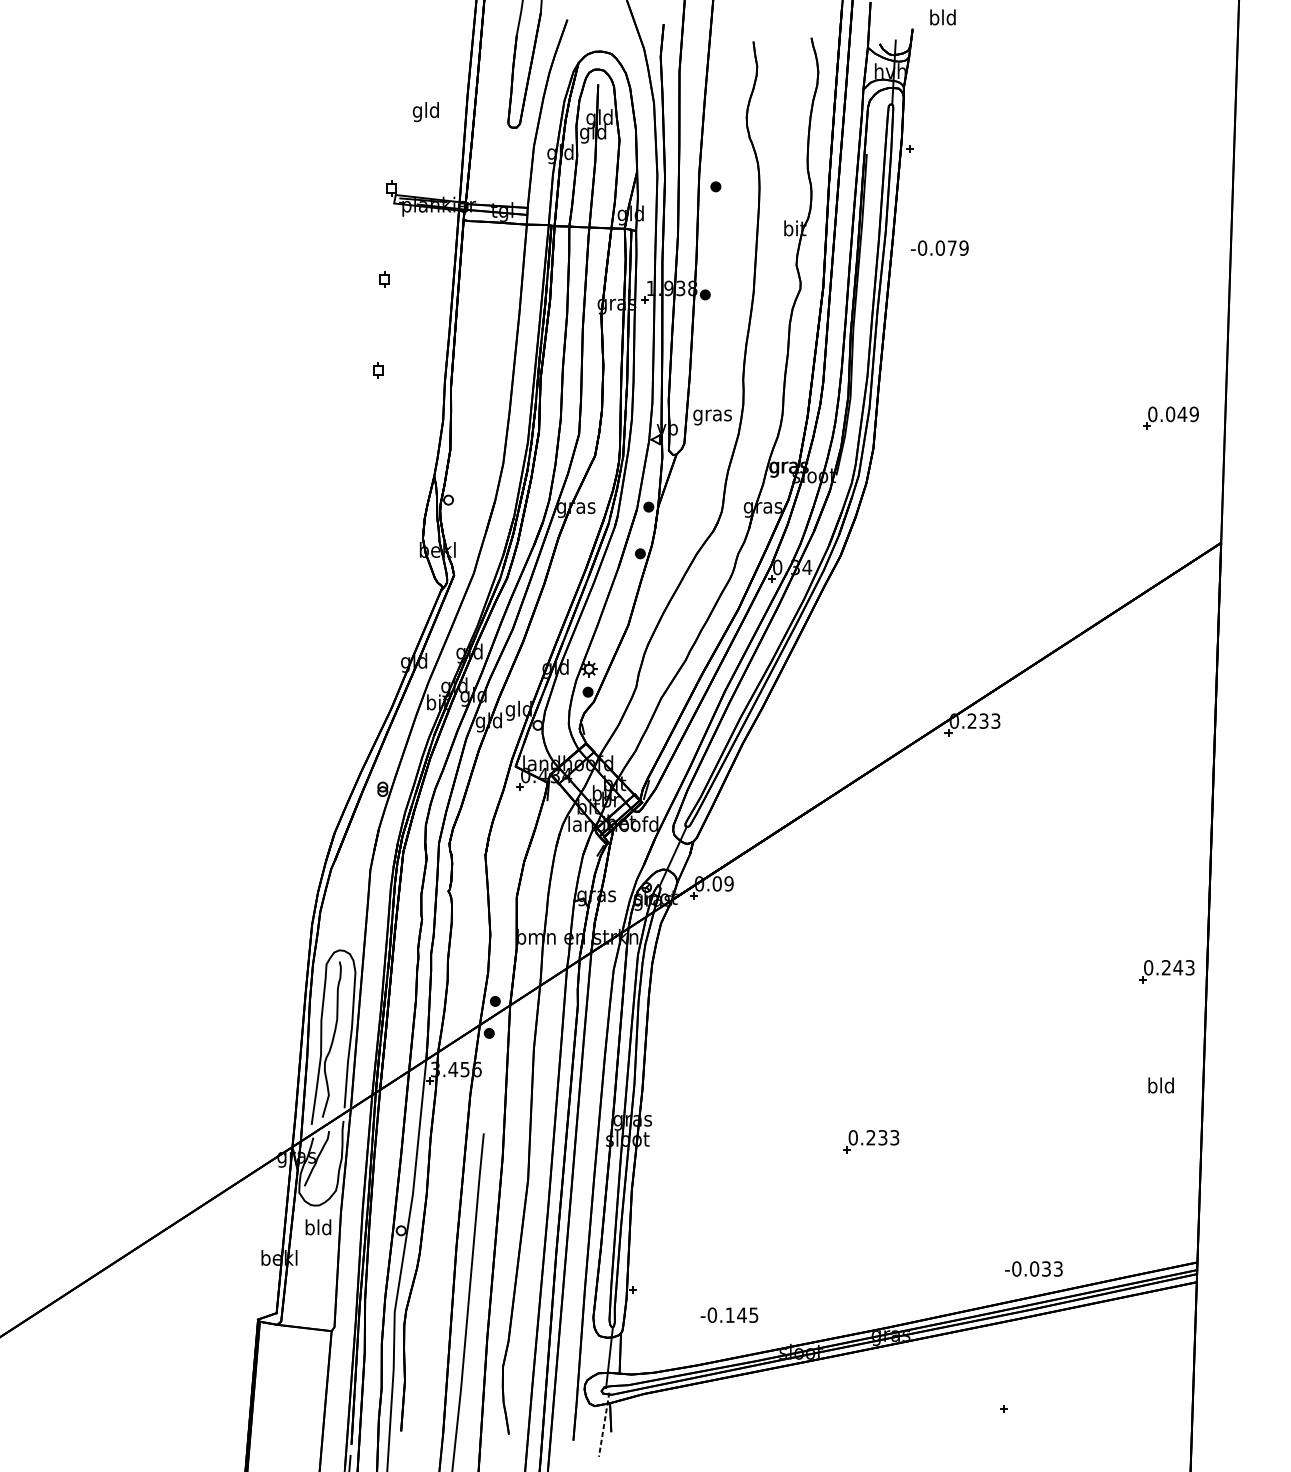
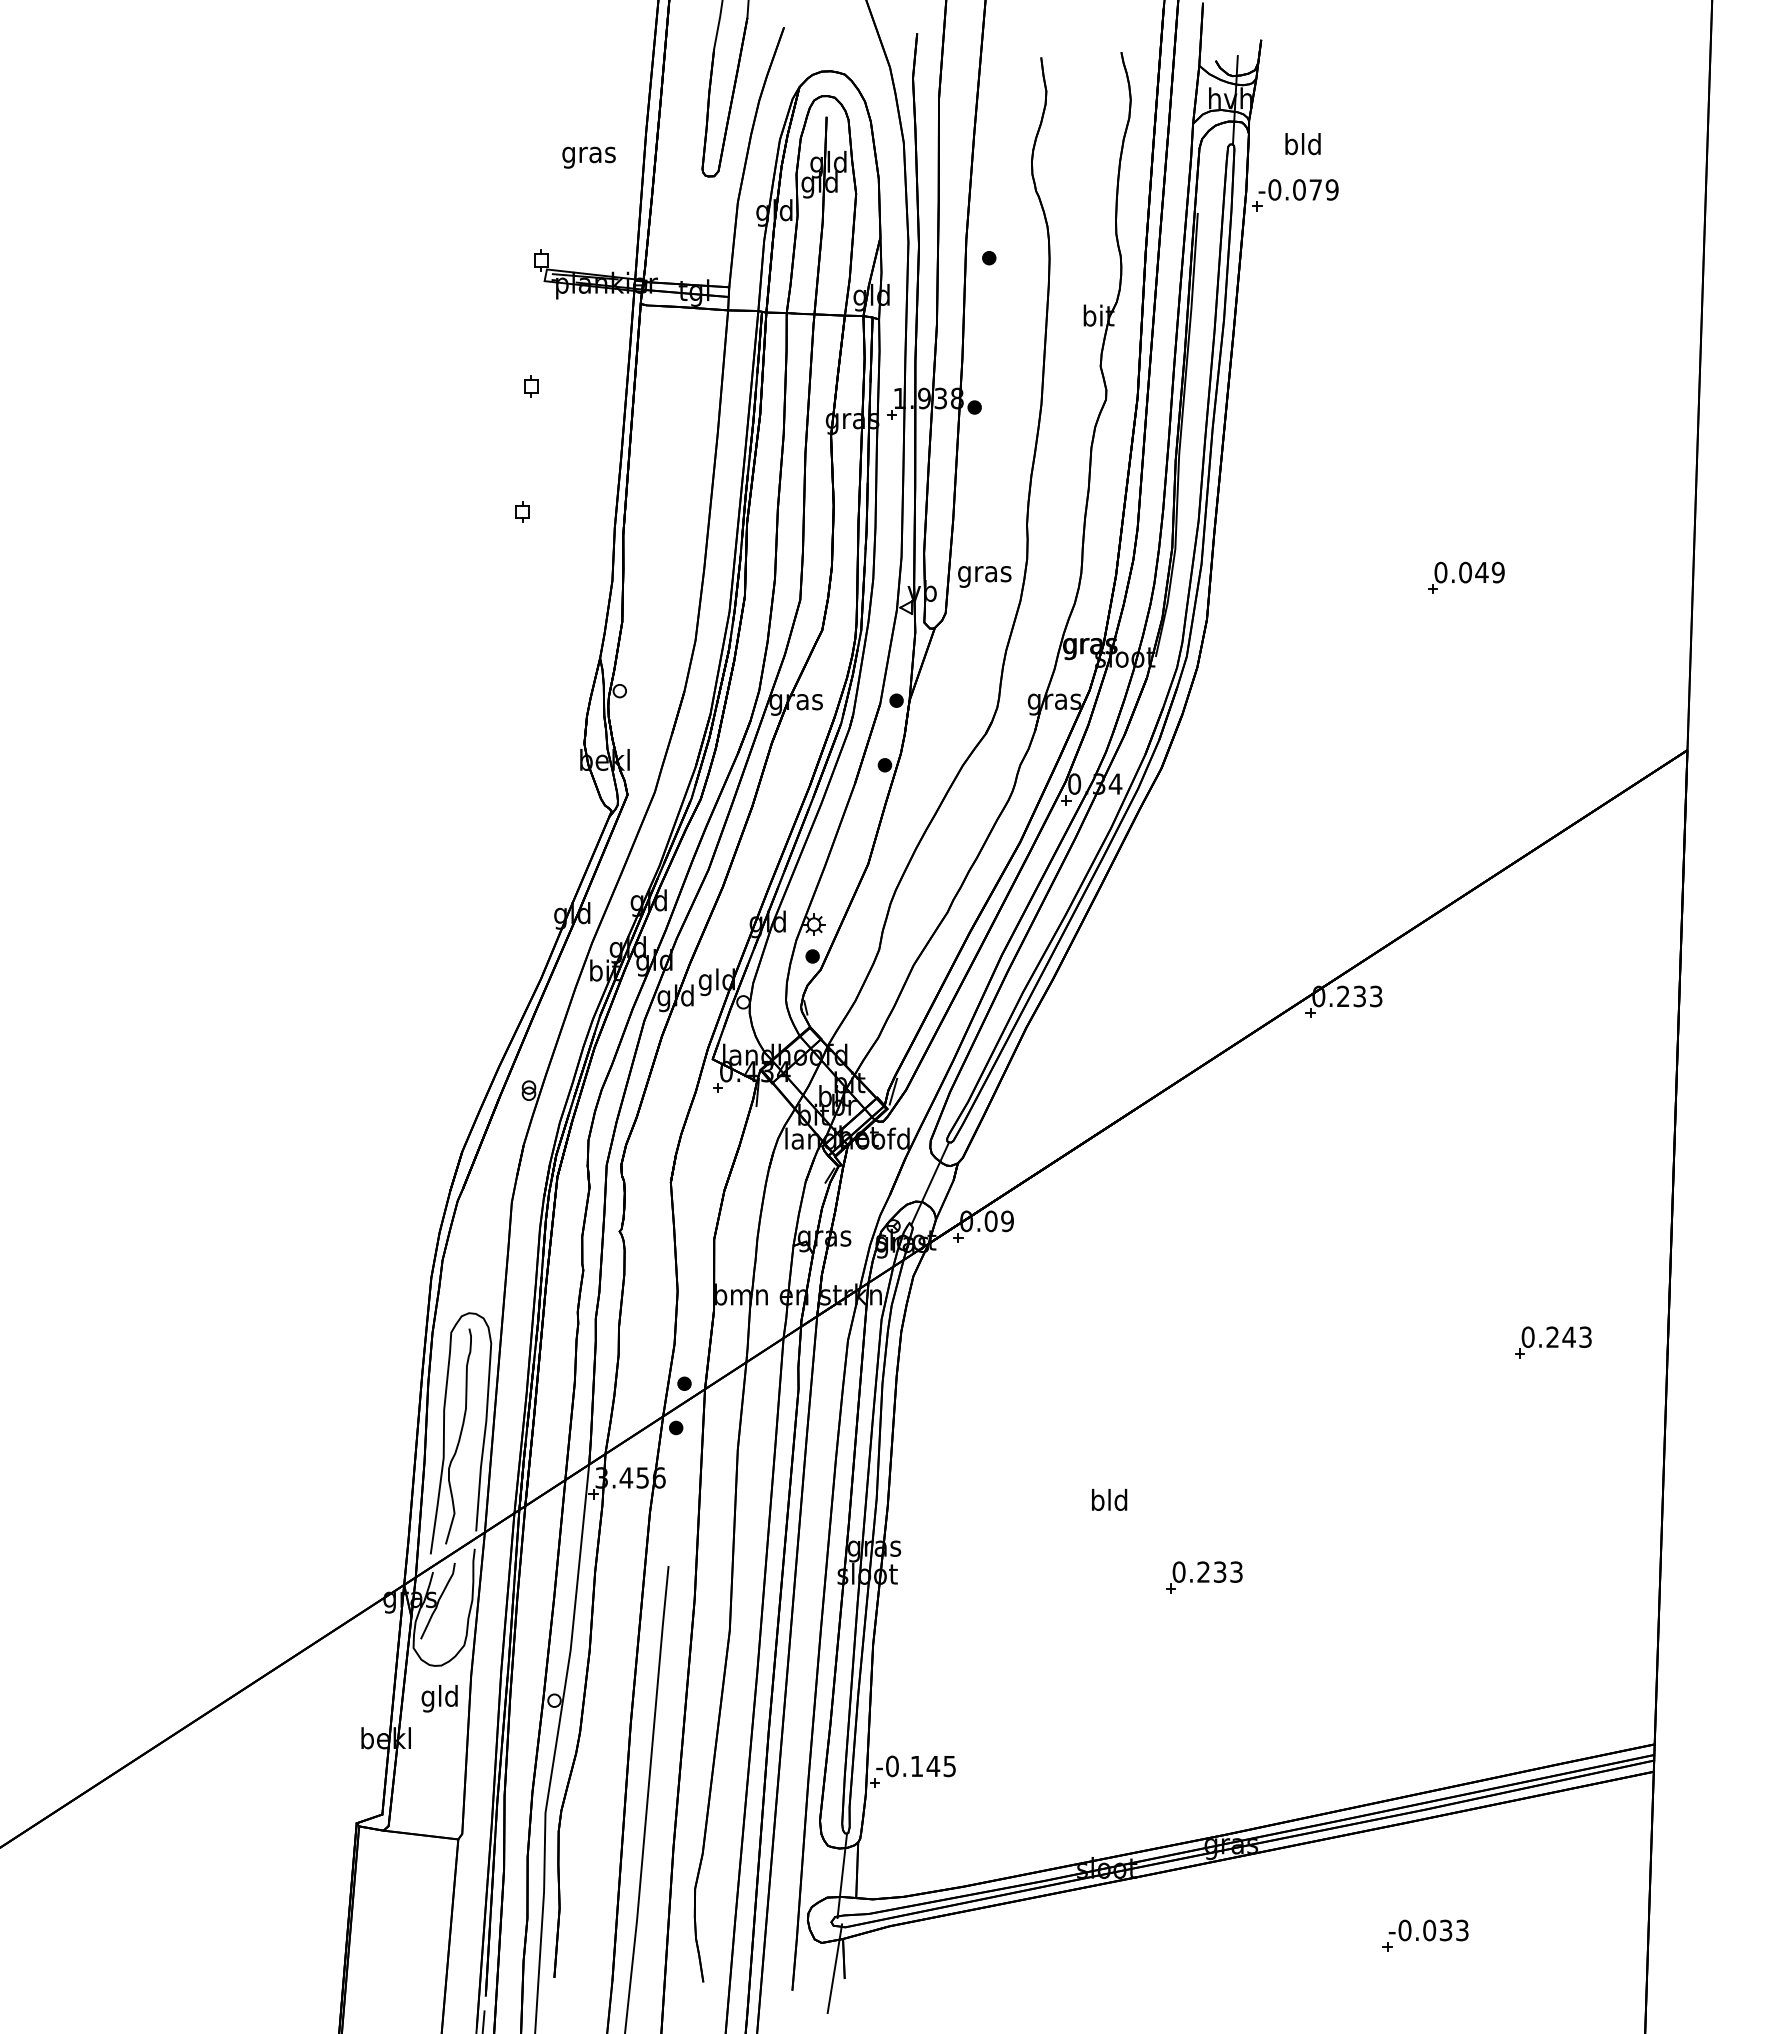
text: (942, 17) -> (1302, 144), moved
text: (425, 111) -> (588, 154), gld -> gras
text: (939, 247) -> (1298, 189), moved
part: (1171, 417) -> (1466, 577), moved
part: (1166, 971) -> (1553, 1342), moved
text: (1161, 1085) -> (1109, 1499), moved
text: (309, 1229) -> (427, 1698), bld -> gld
text: (1033, 1269) -> (1428, 1930), moved
text: (729, 1315) -> (915, 1766), moved
line: (603, 1424) -> (834, 1968), dashed -> solid

